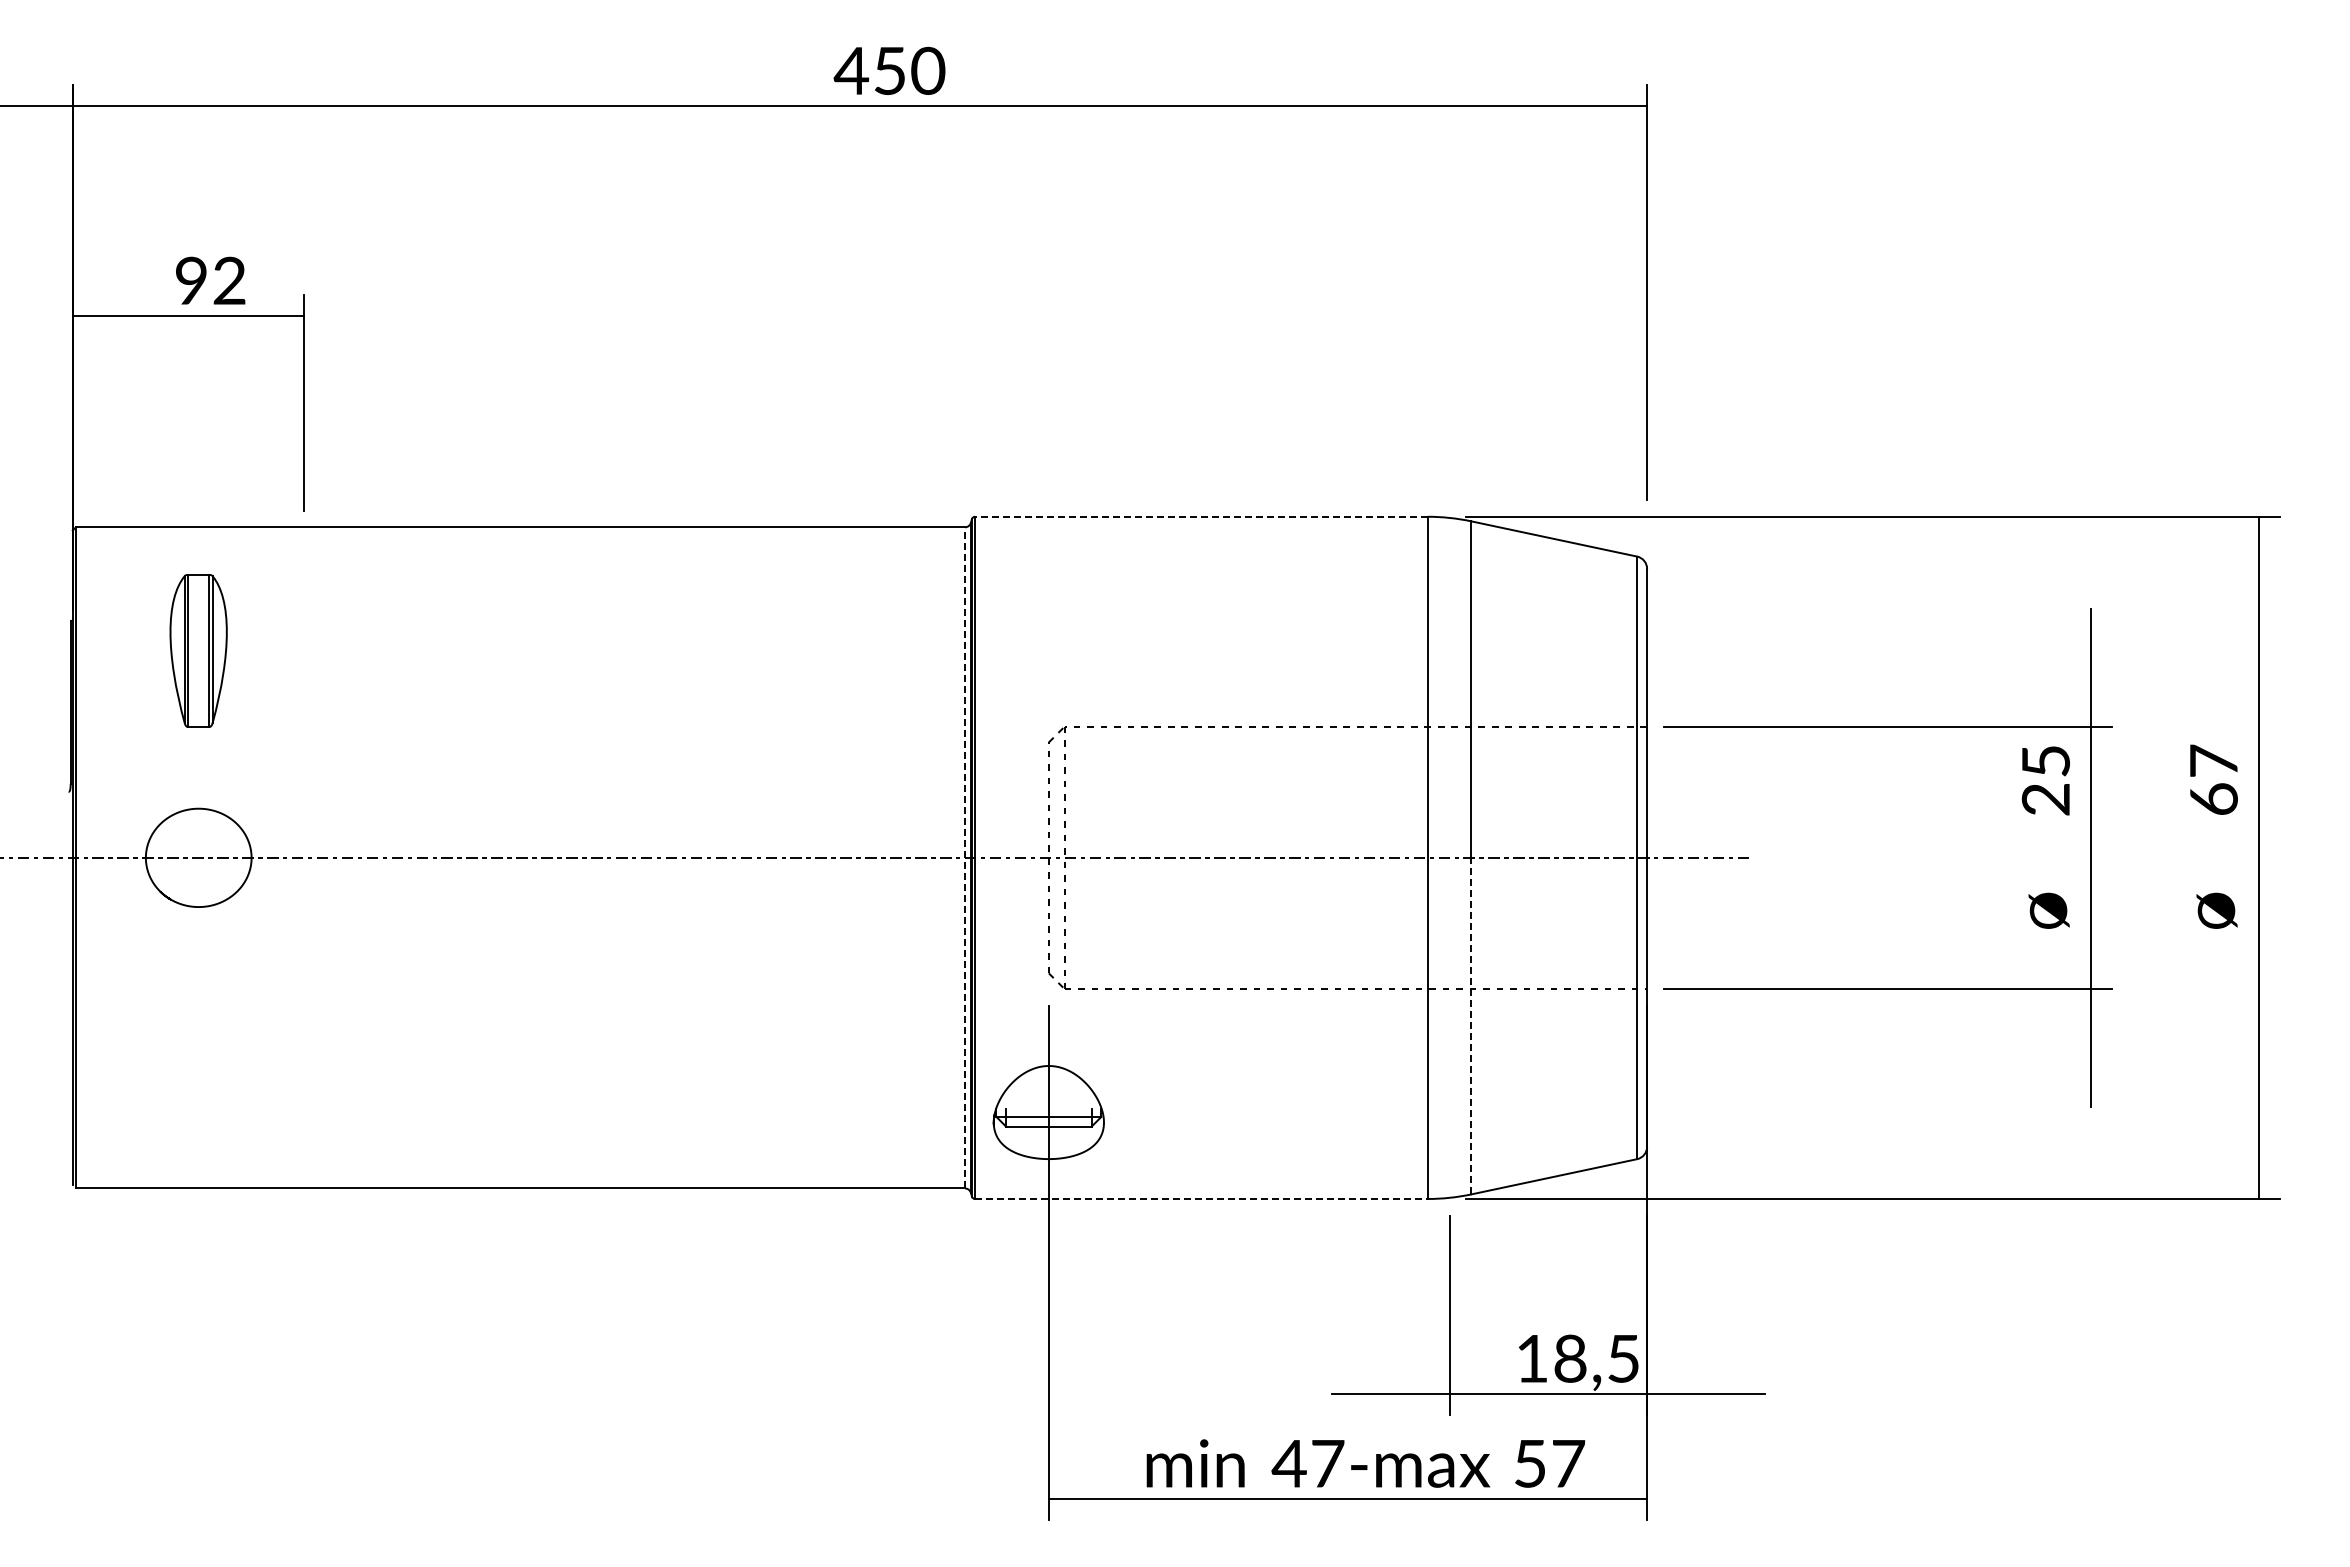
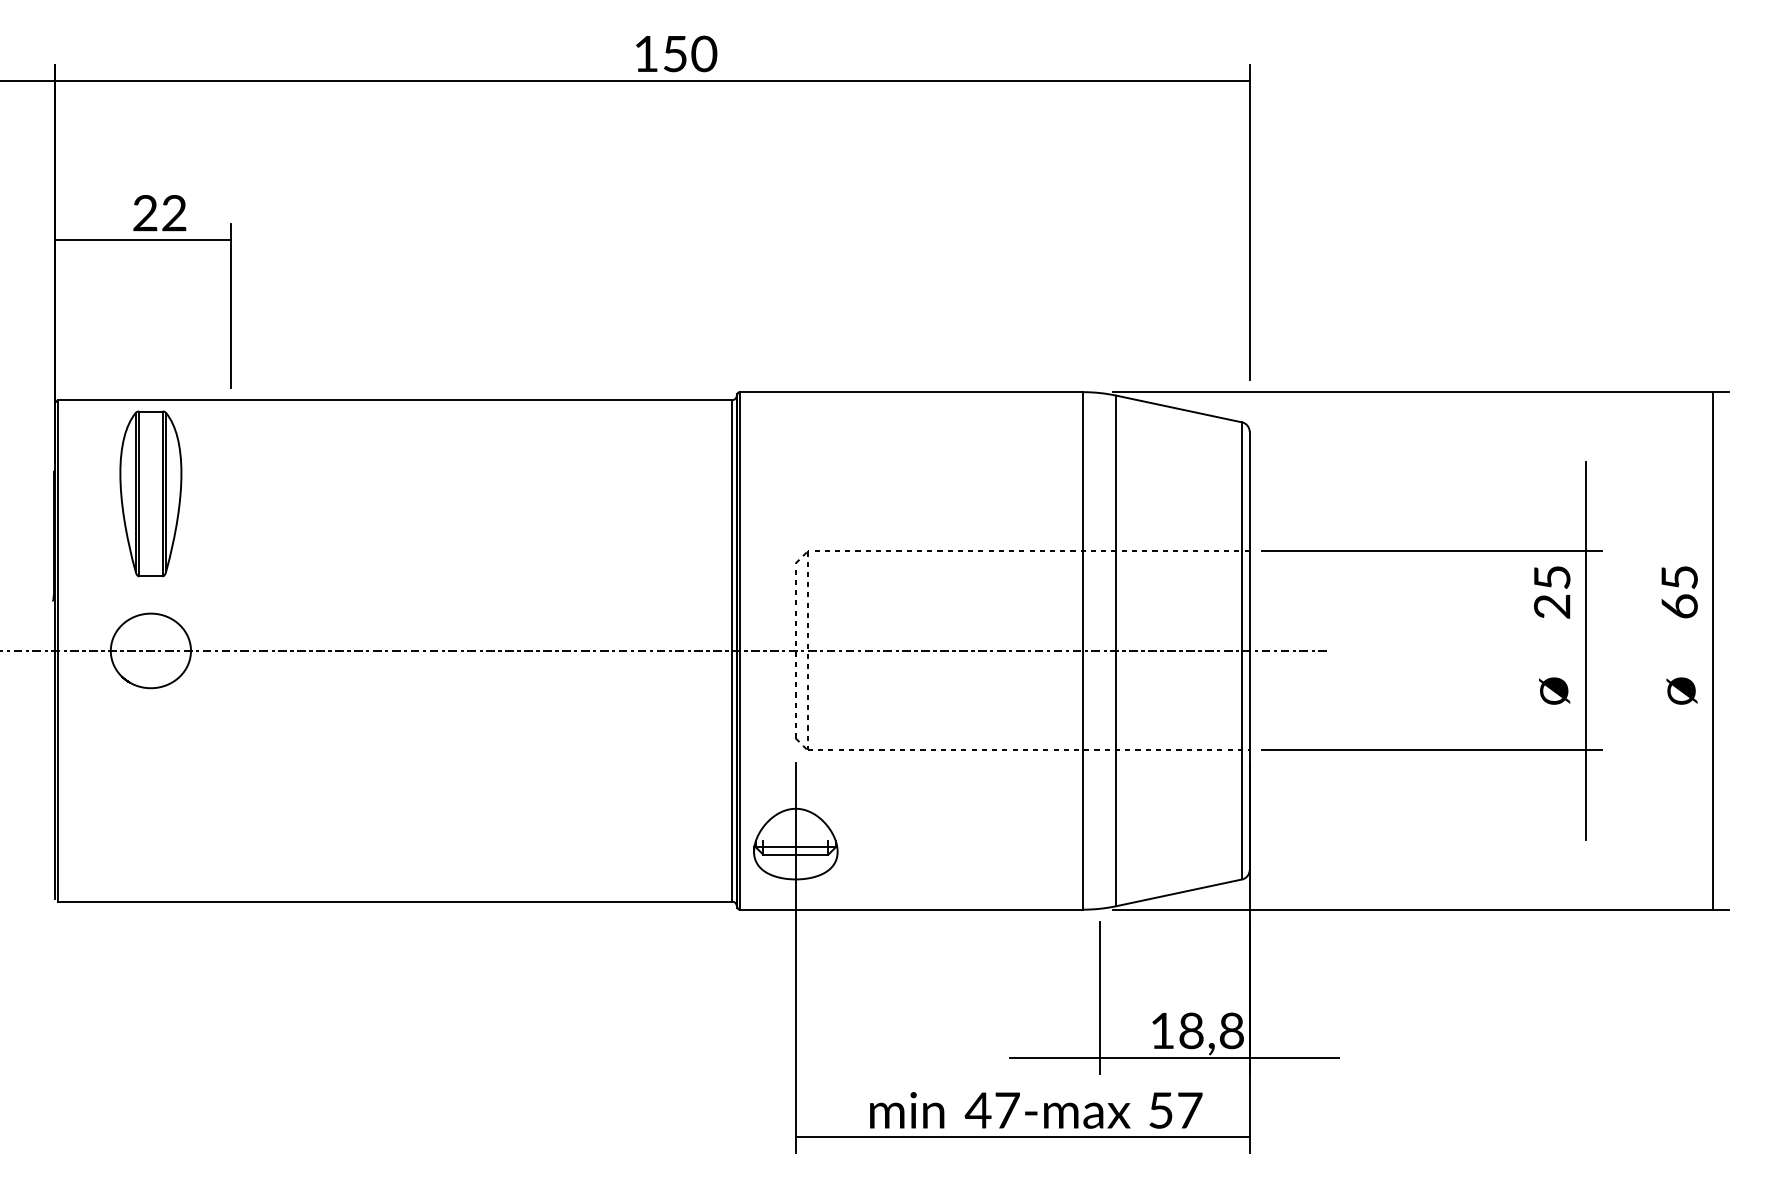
text: (851, 70) -> (646, 53), 450 -> 150
text: (190, 280) -> (144, 212), 92 -> 22
line: (1200, 516) -> (910, 391), dashed -> solid
part: (198, 650) -> (150, 493), size x1.43
text: (2213, 760) -> (1679, 577), 67 -> 65
line: (964, 857) -> (731, 650), dashed -> solid
line: (1471, 1025) -> (1116, 778), dashed -> solid
line: (1201, 1198) -> (911, 909), dashed -> solid
text: (1623, 1358) -> (1231, 1030), 18,5 -> 18,8

